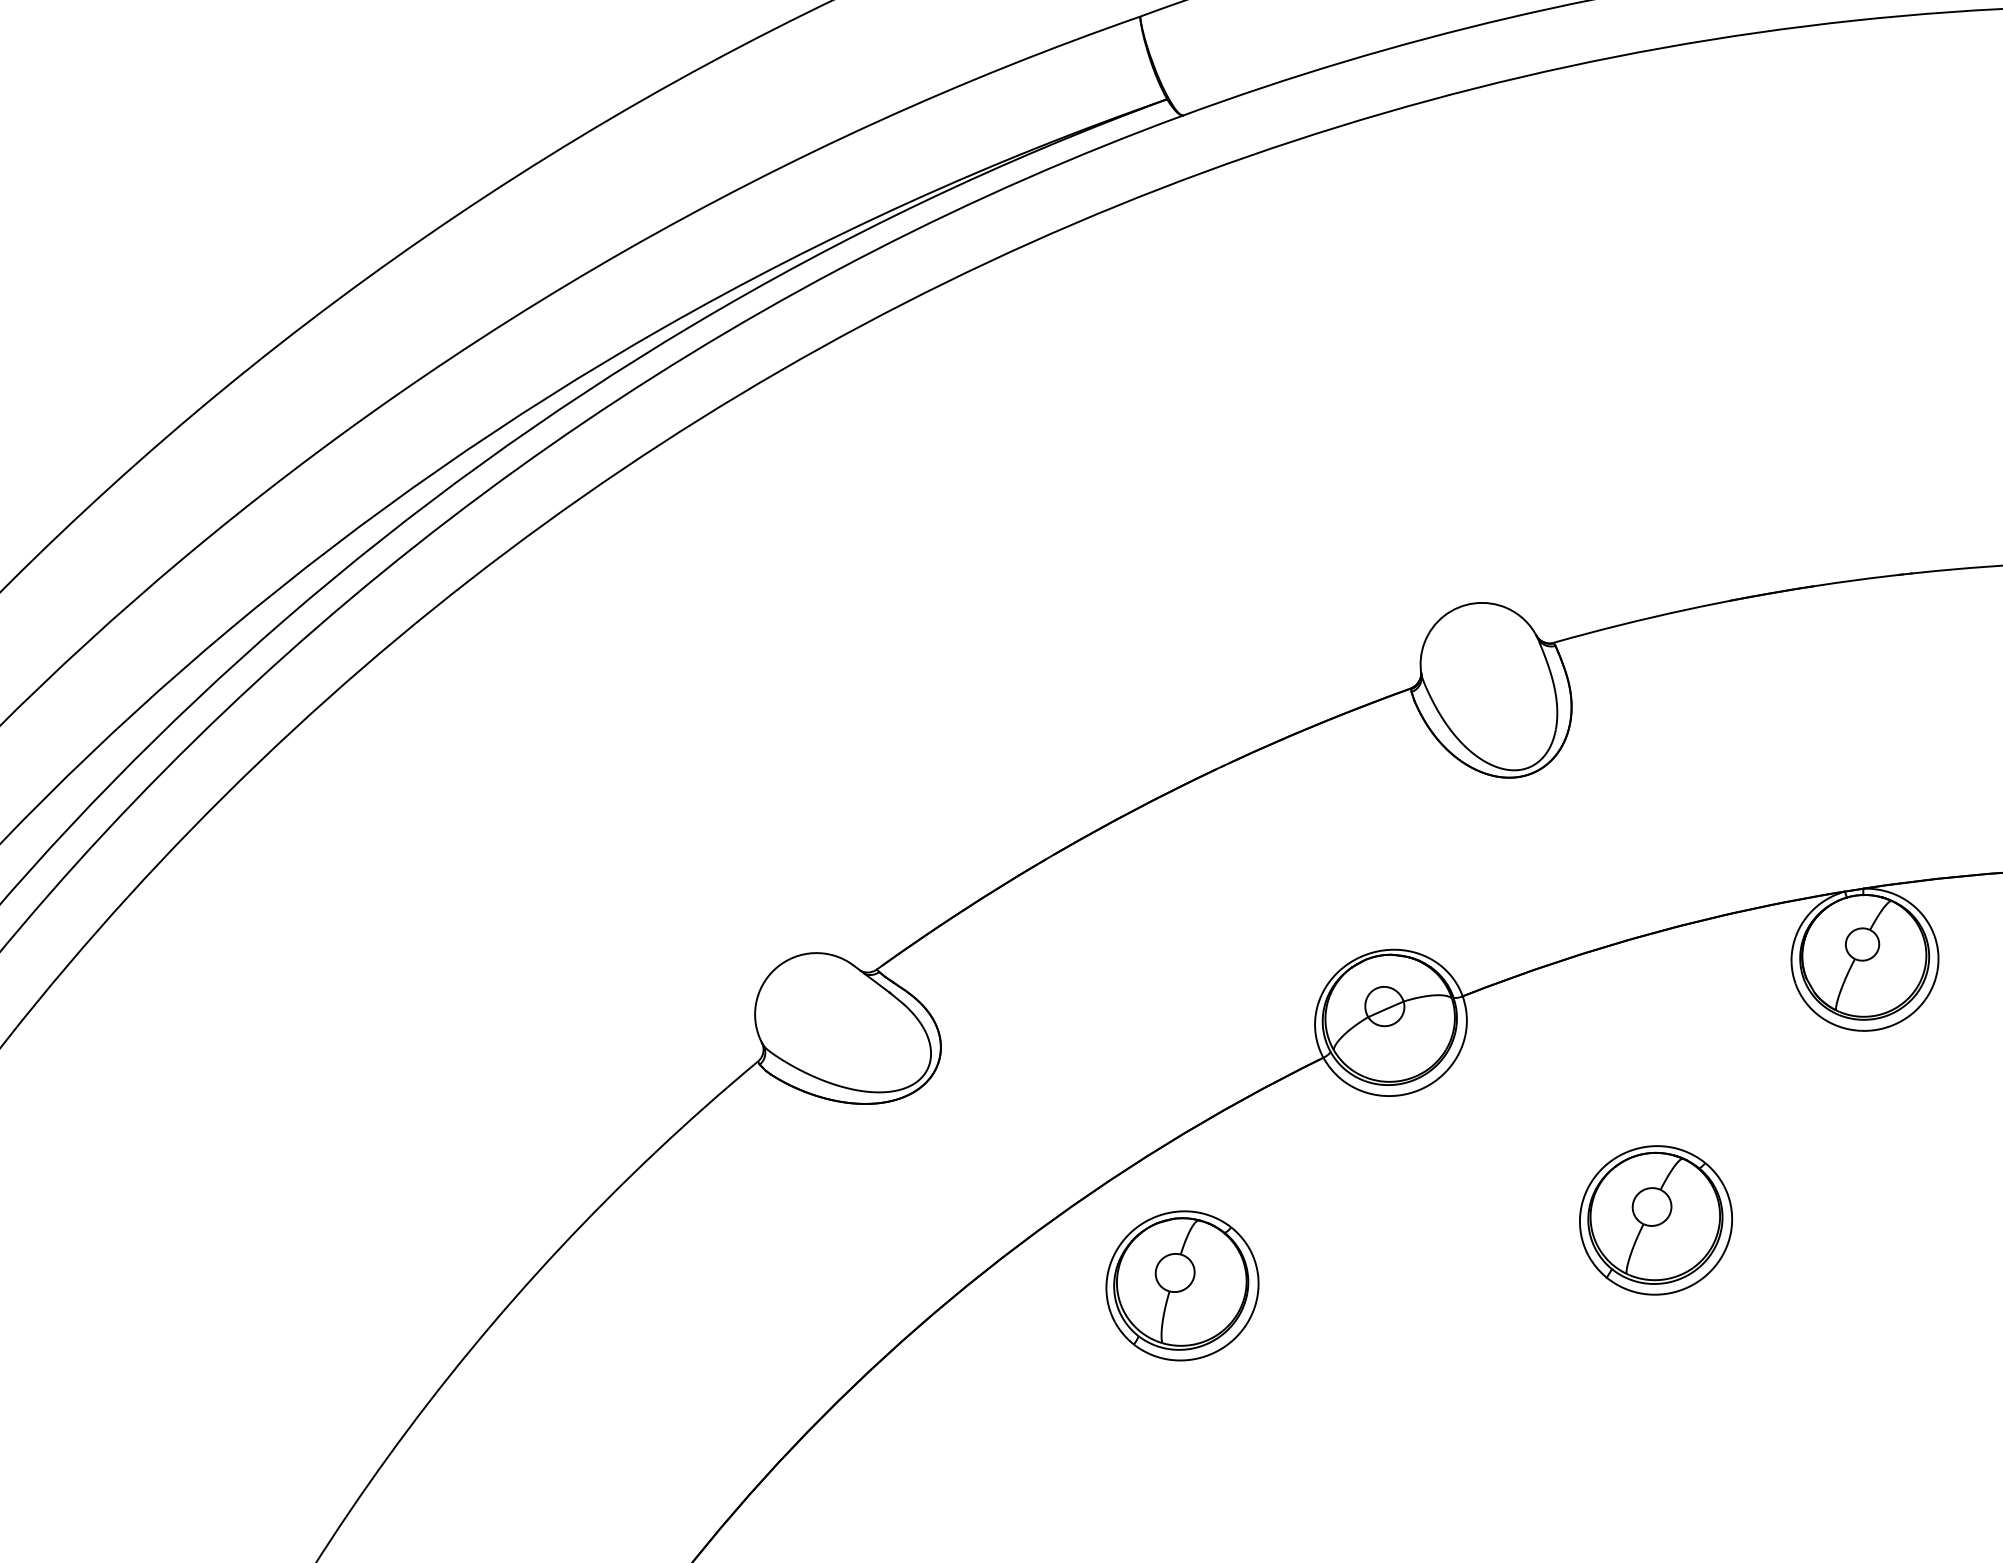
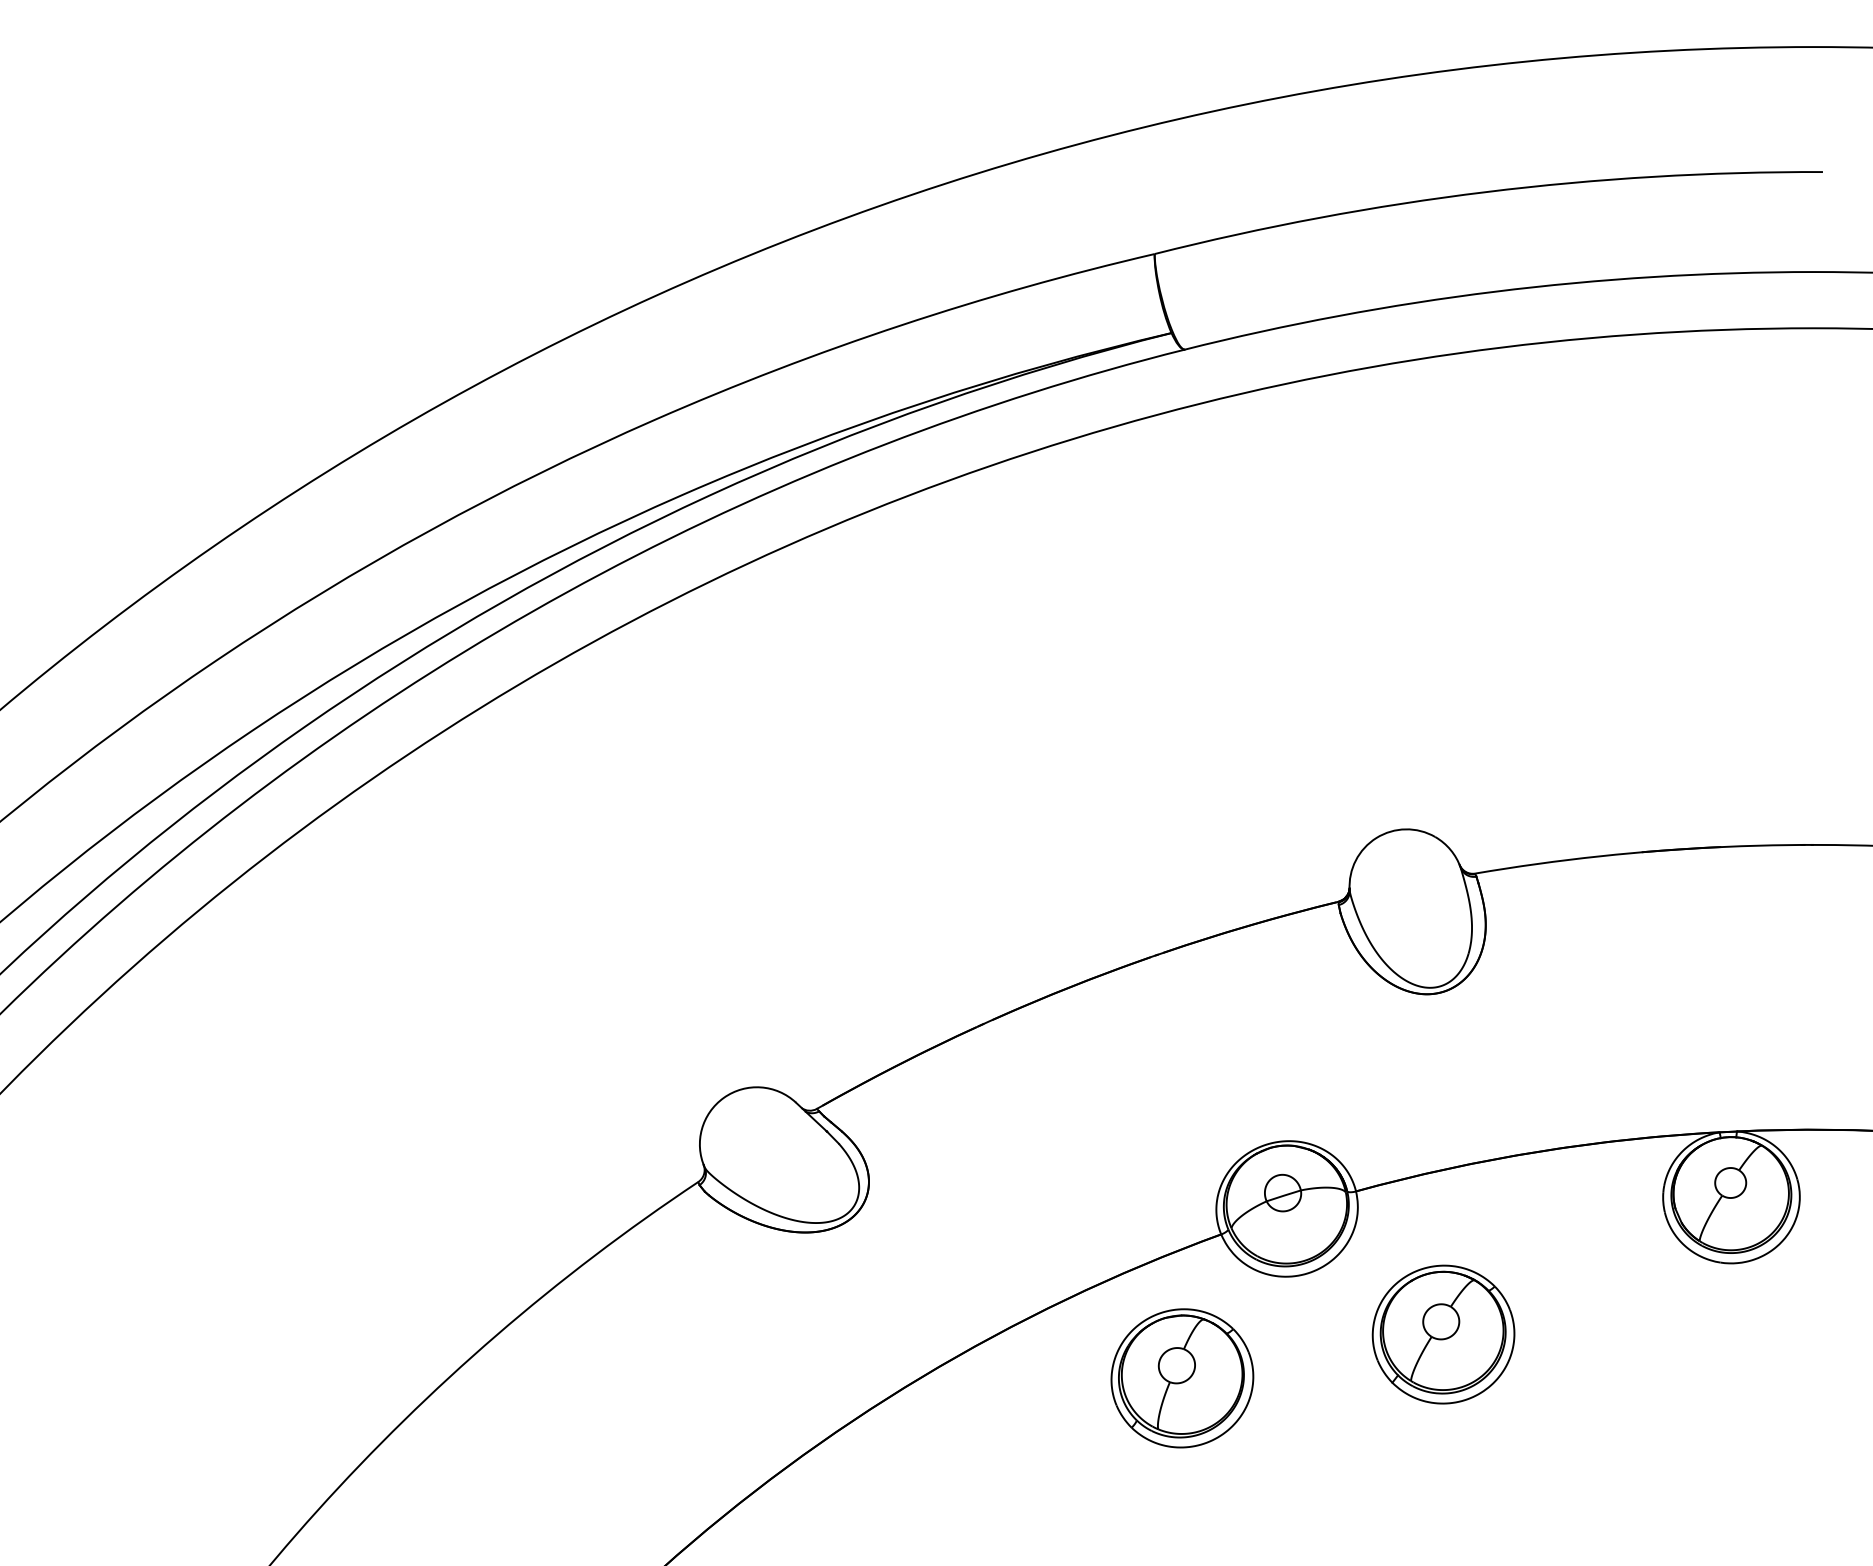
part: (1655, 1220) -> (1443, 1334), moved
part: (1182, 1286) -> (1182, 1378), moved

